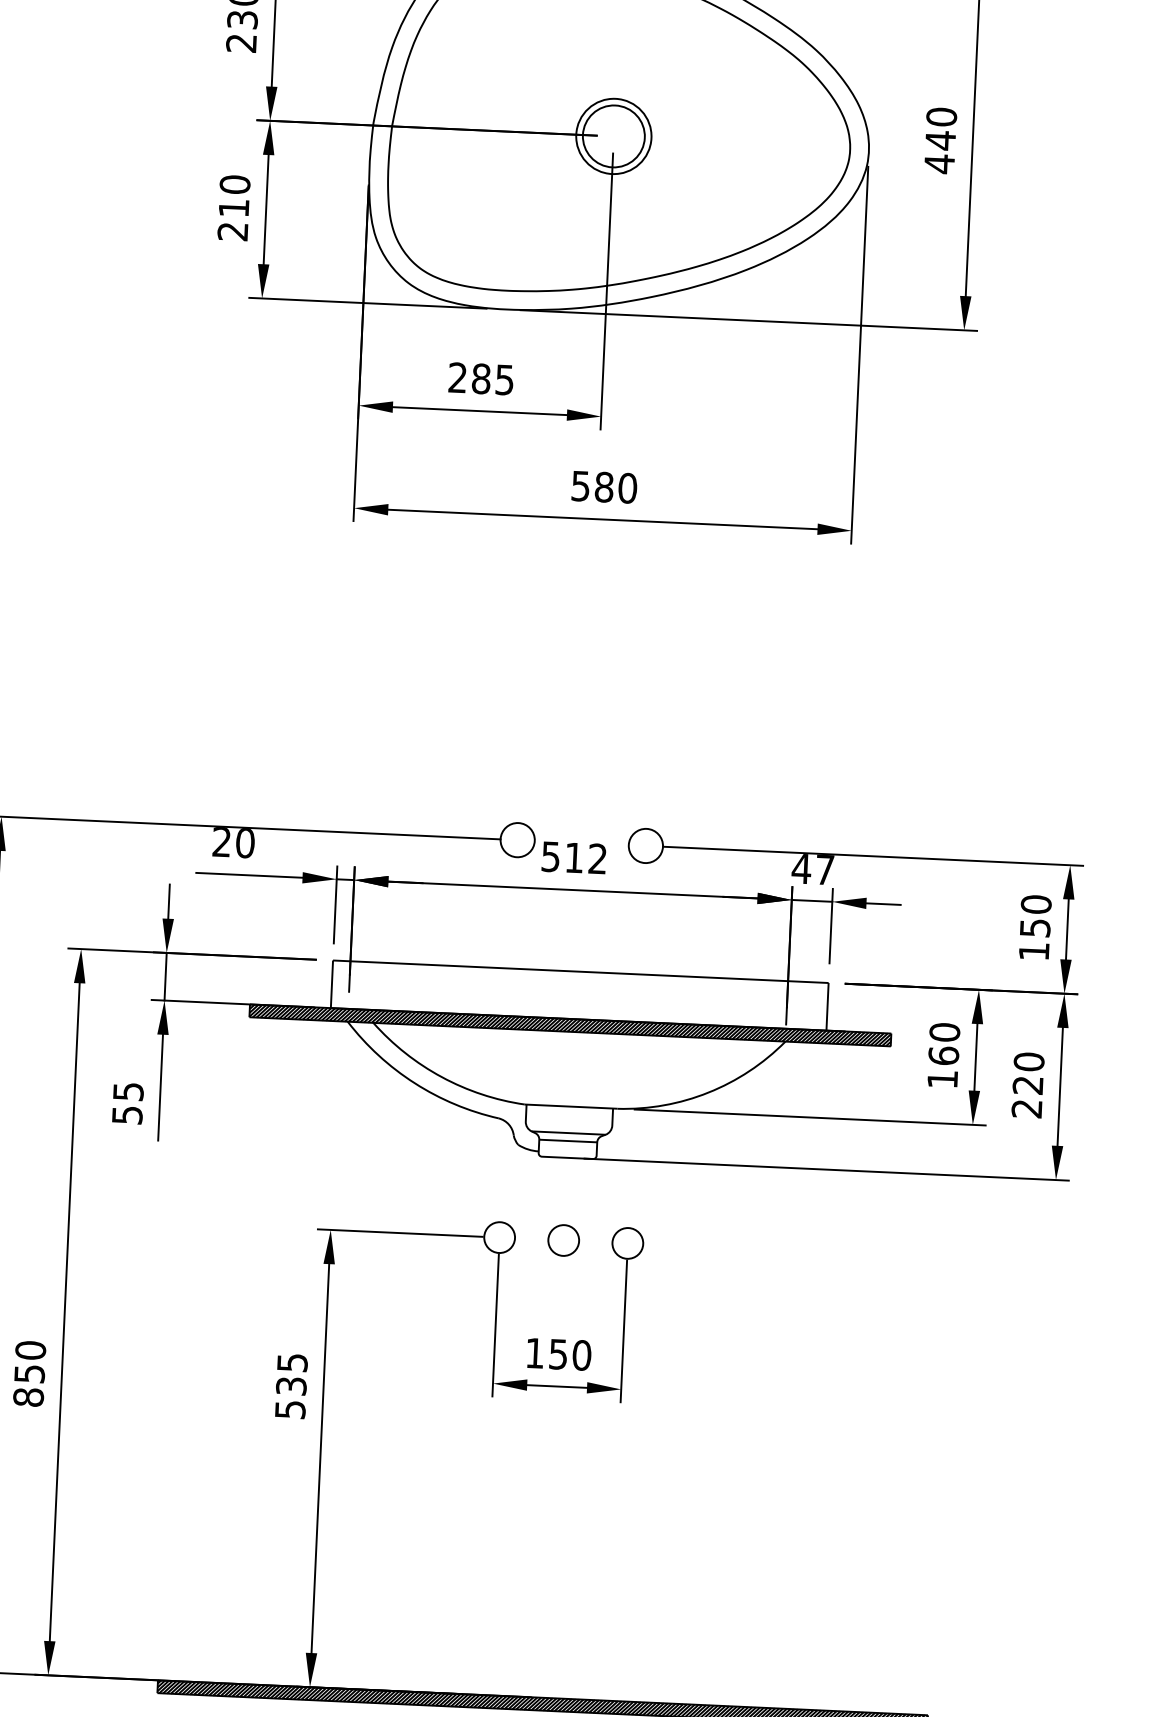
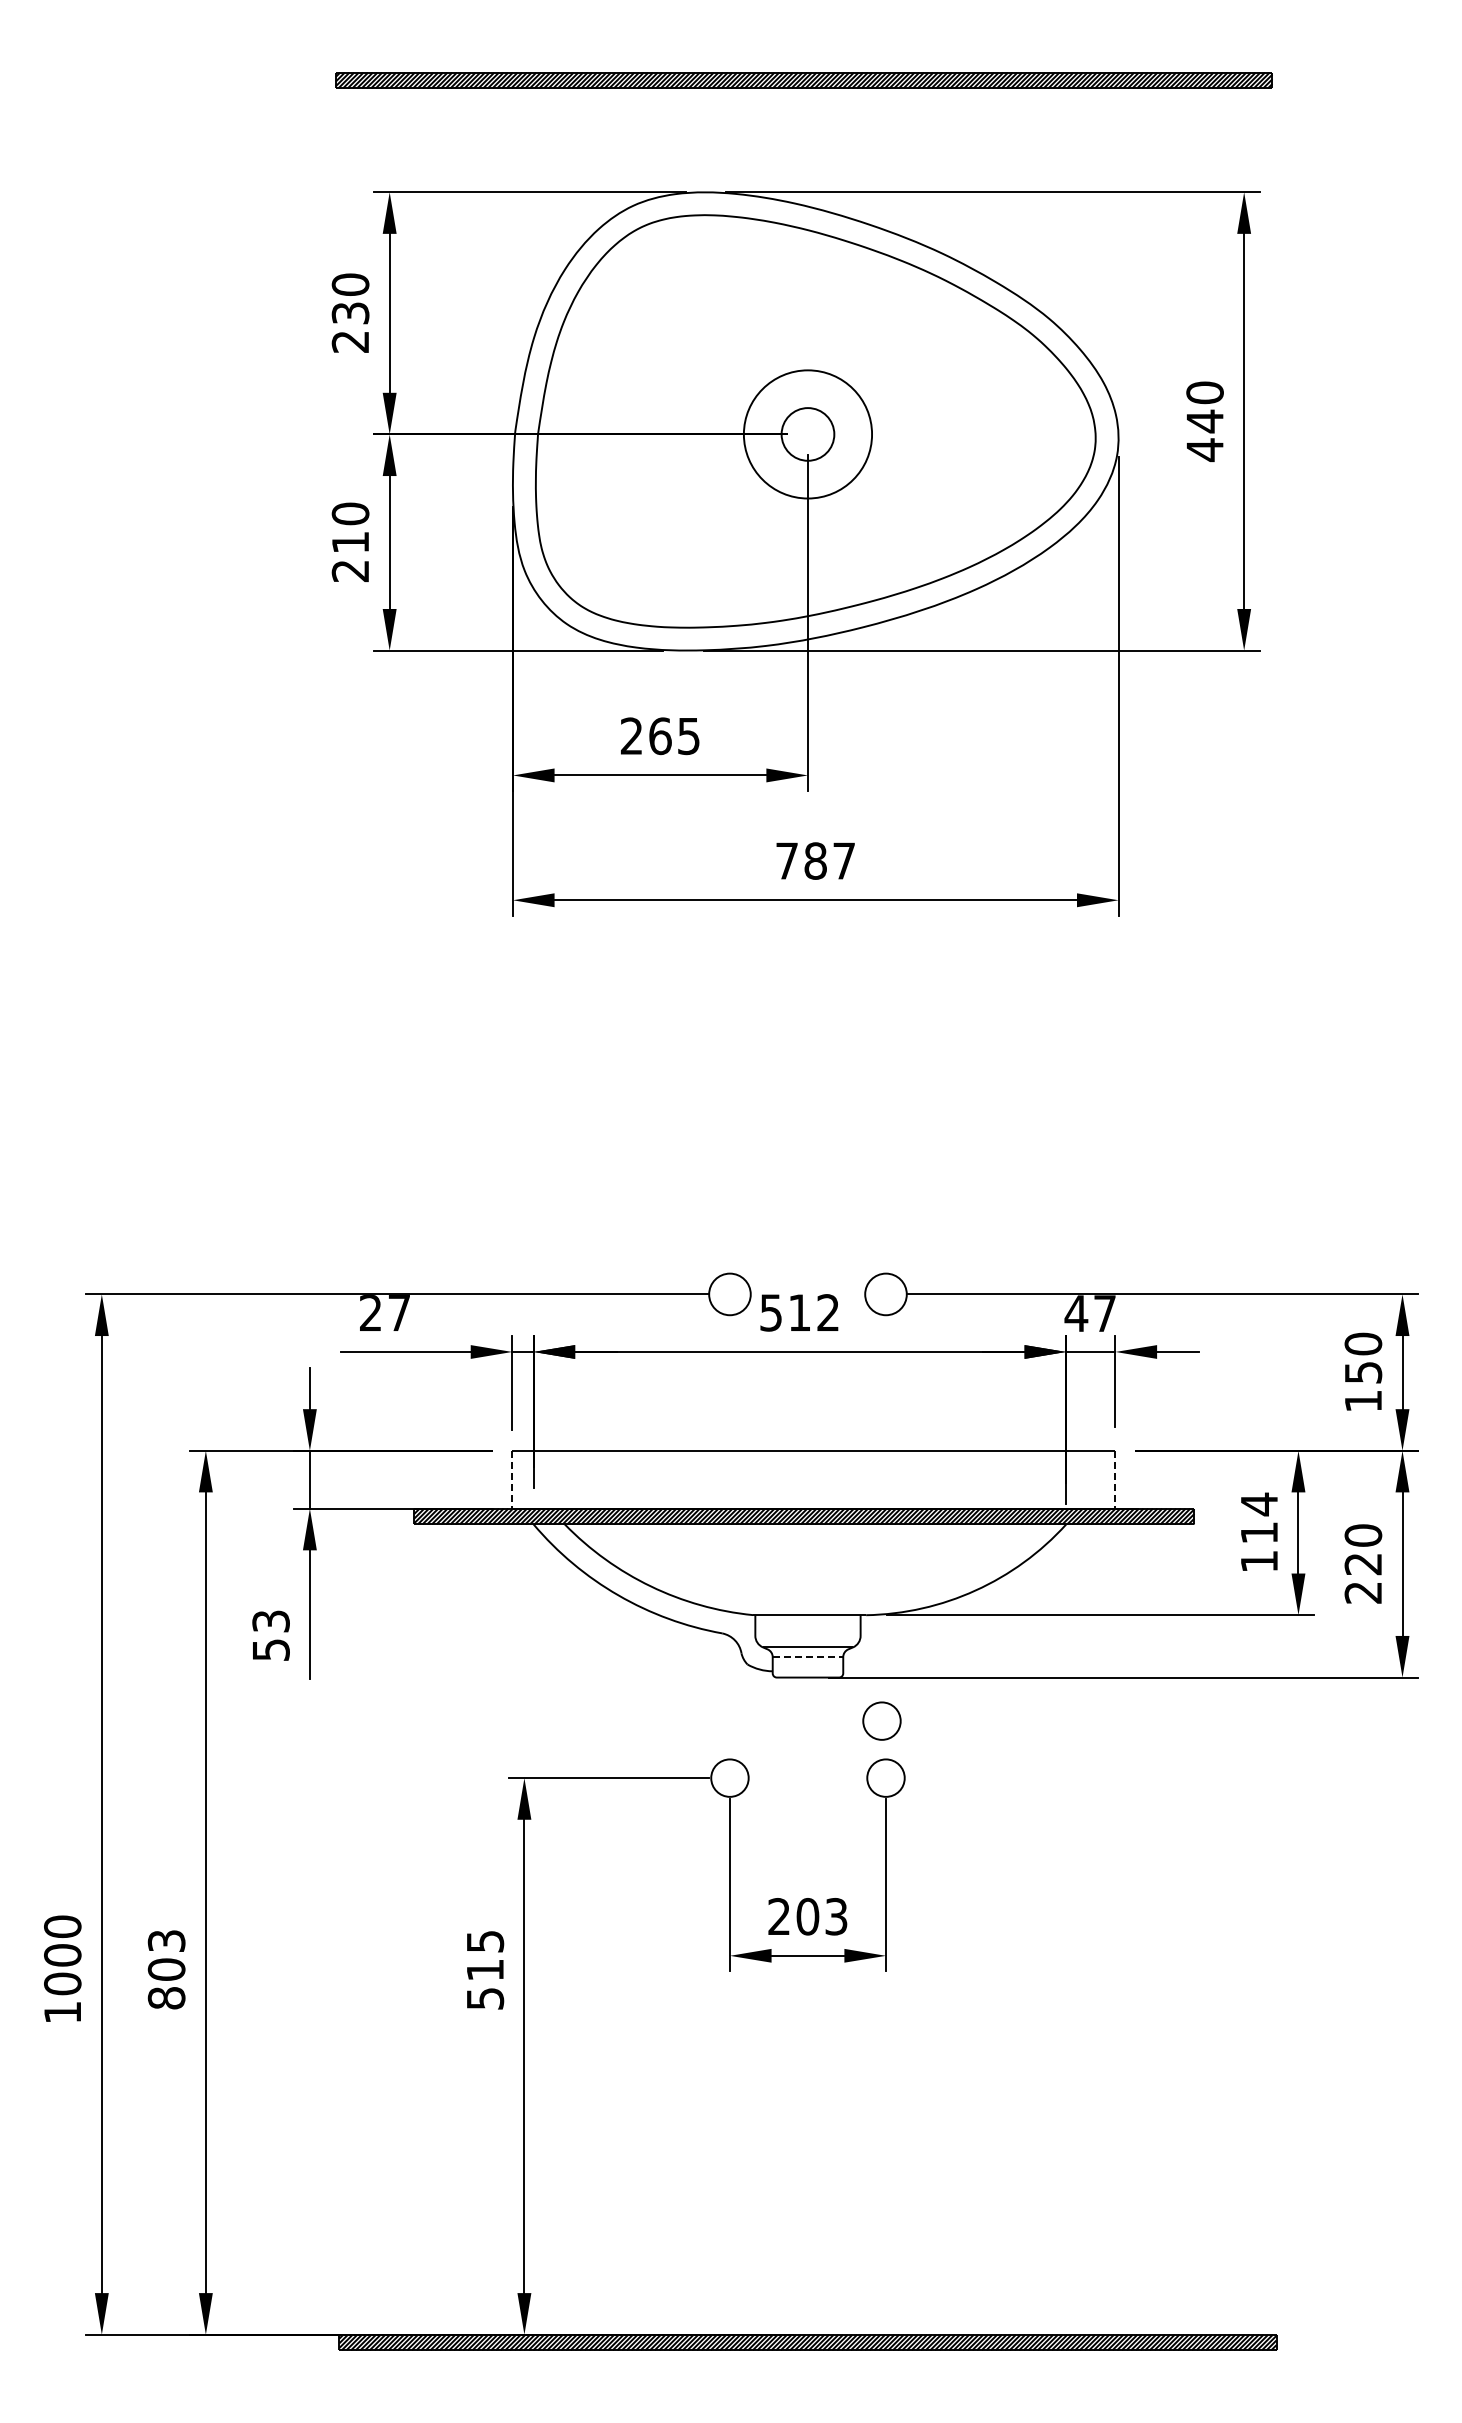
circle: (613, 136) -> (807, 434), size x0.7
circle: (613, 136) -> (807, 434), size x1.4
text: (481, 378) -> (660, 735), 285 -> 265
text: (604, 486) -> (815, 860), 580 -> 787
text: (245, 843) -> (399, 1313), 20 -> 27
line: (332, 984) -> (512, 1479), solid -> dashed
line: (827, 1006) -> (1115, 1479), solid -> dashed
text: (944, 1044) -> (1259, 1518), 160 -> 114
text: (128, 1090) -> (270, 1620), 55 -> 53
line: (568, 1141) -> (808, 1657), solid -> dashed
circle: (563, 1239) -> (881, 1720), moved
text: (558, 1354) -> (807, 1916), 150 -> 203
text: (30, 1361) -> (166, 1954), 850 -> 803
text: (291, 1385) -> (485, 1969), 535 -> 515

